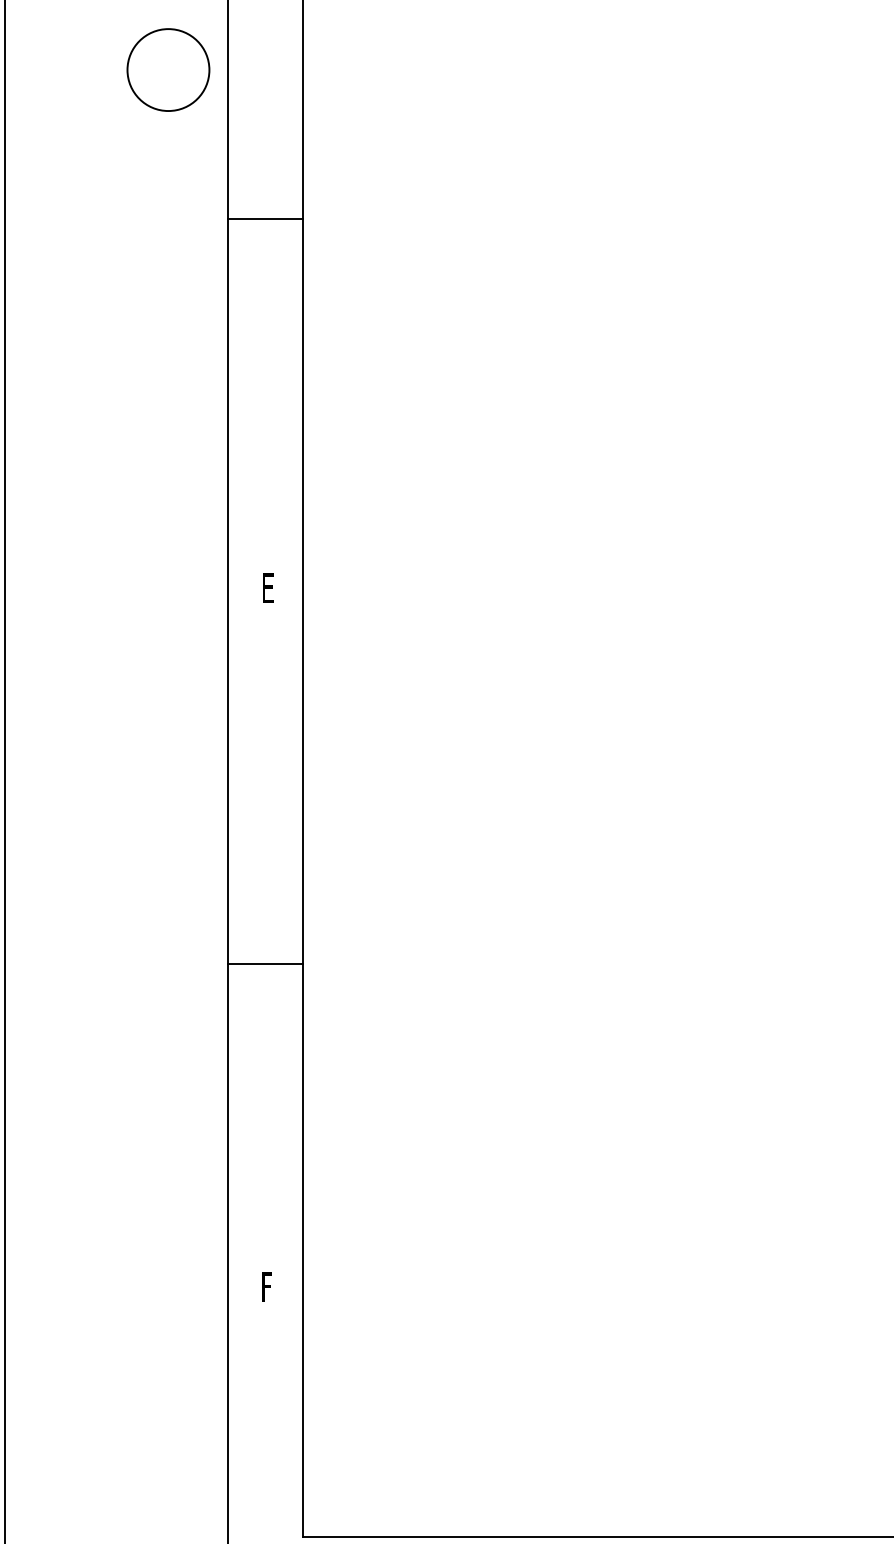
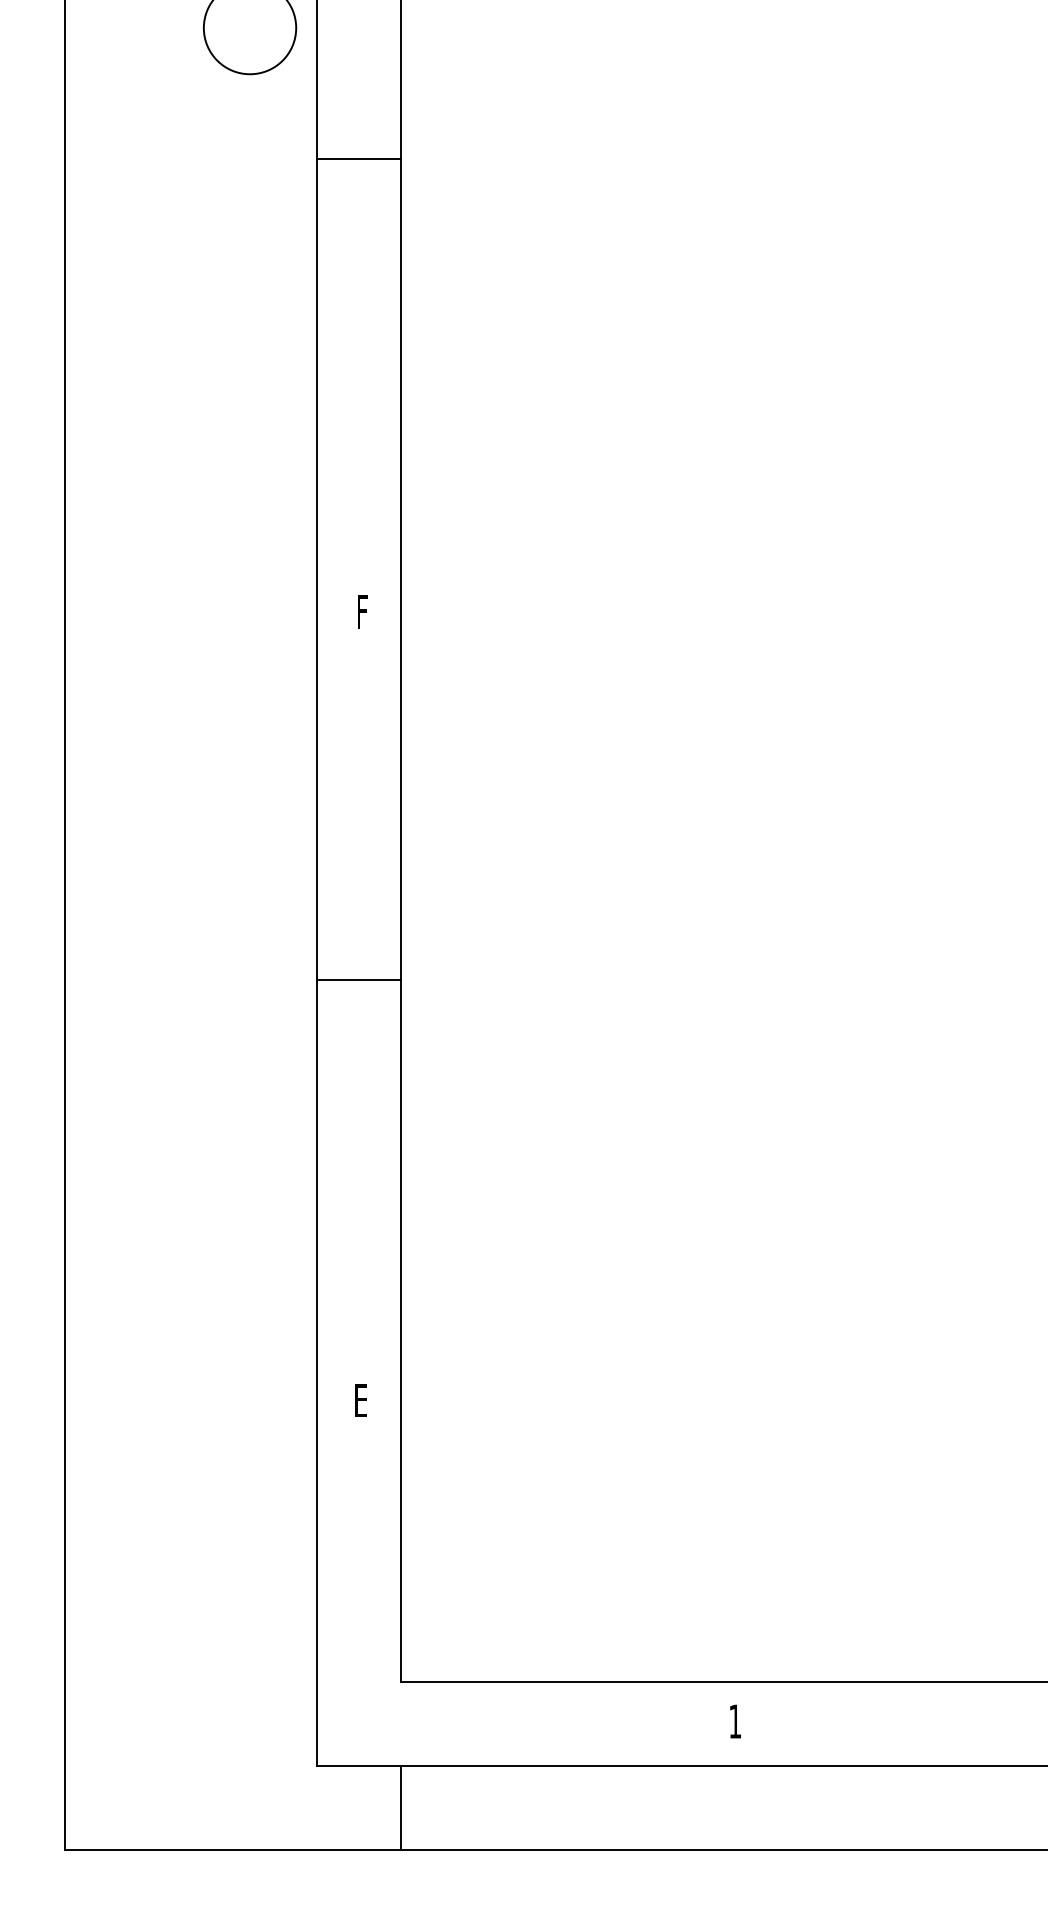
line: (265, 219) -> (359, 159), moved
text: (268, 587) -> (362, 611), E -> F
line: (265, 963) -> (359, 979), moved
text: (266, 1287) -> (360, 1400), F -> E

